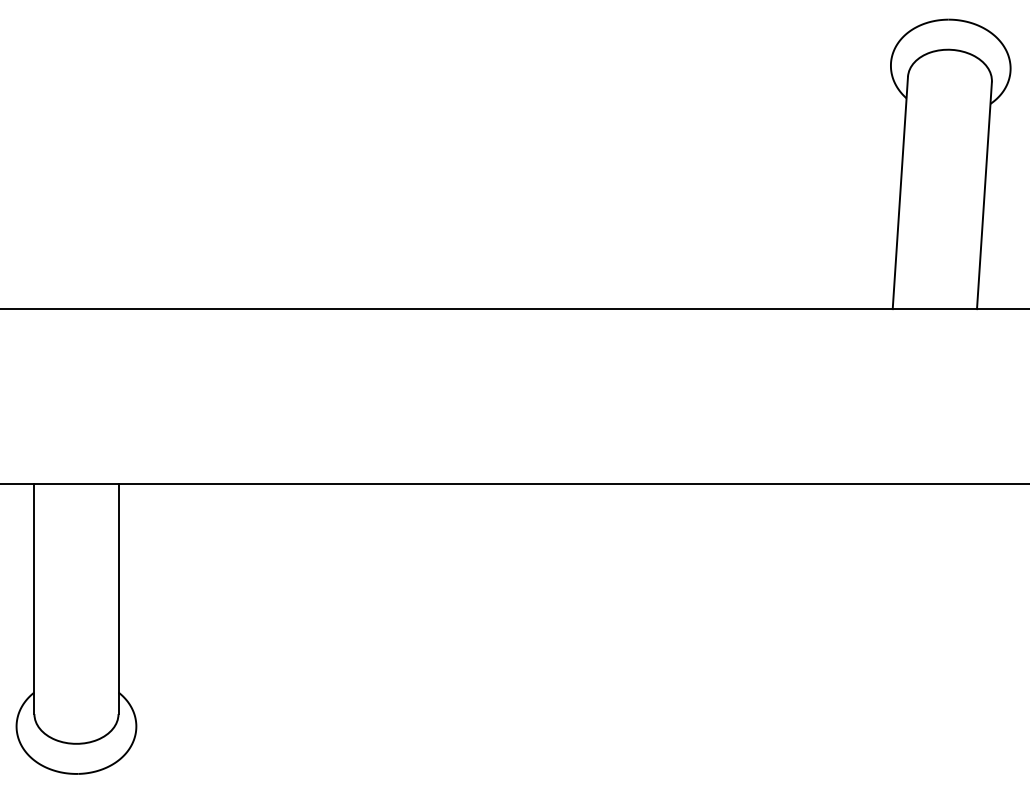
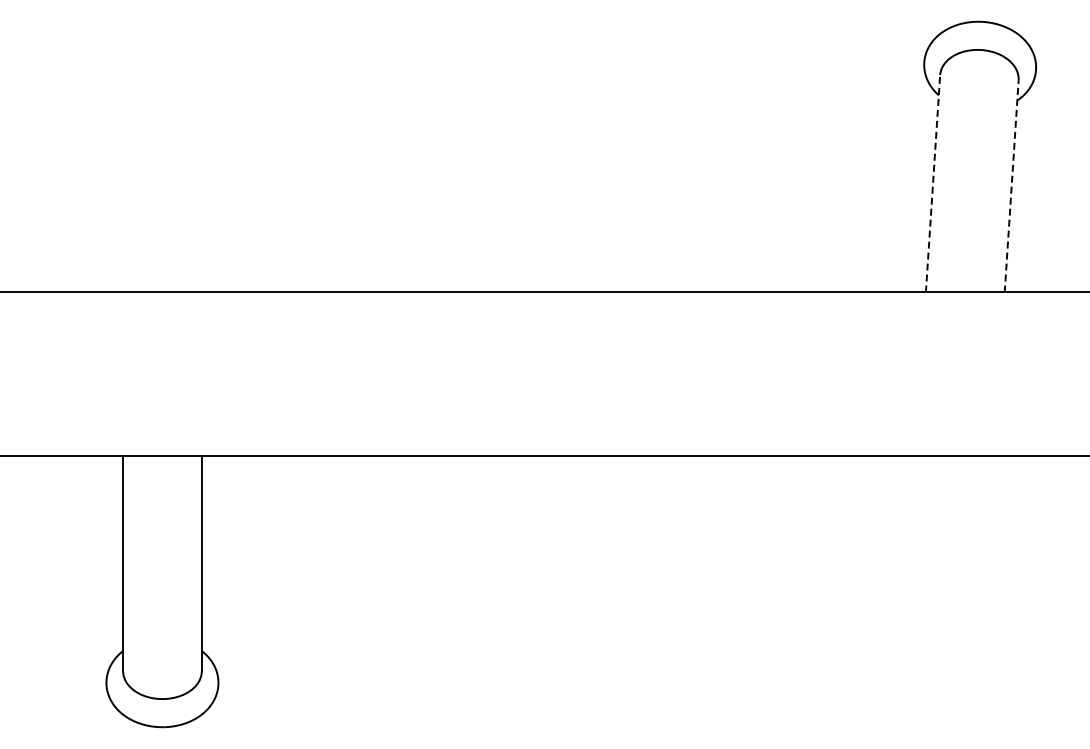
line: (900, 192) -> (933, 183), solid -> dashed
line: (984, 194) -> (1011, 185), solid -> dashed

